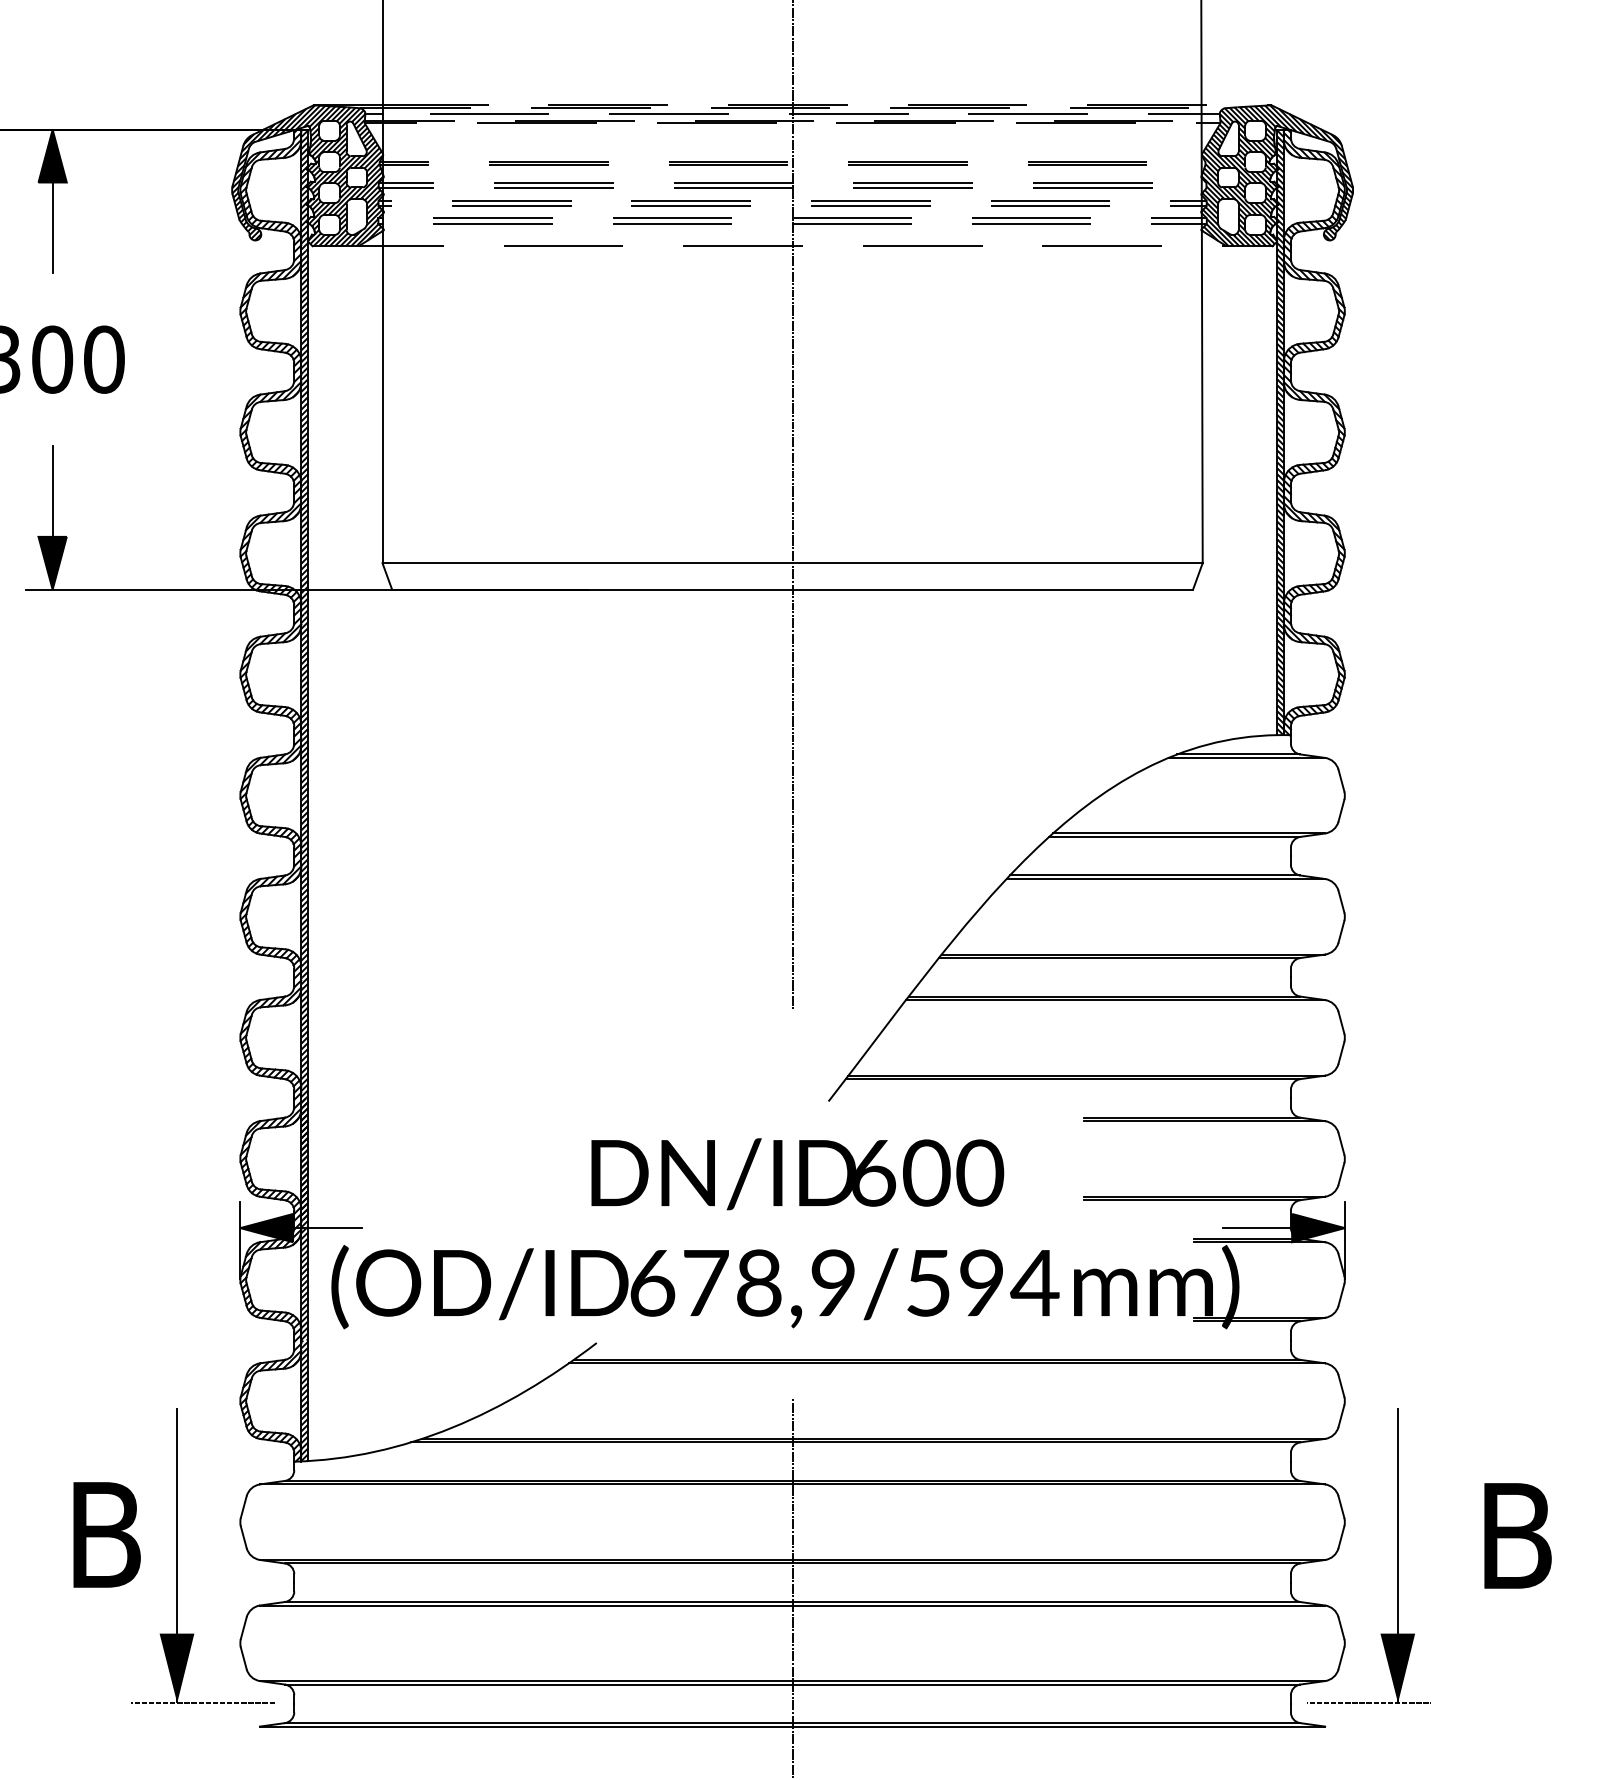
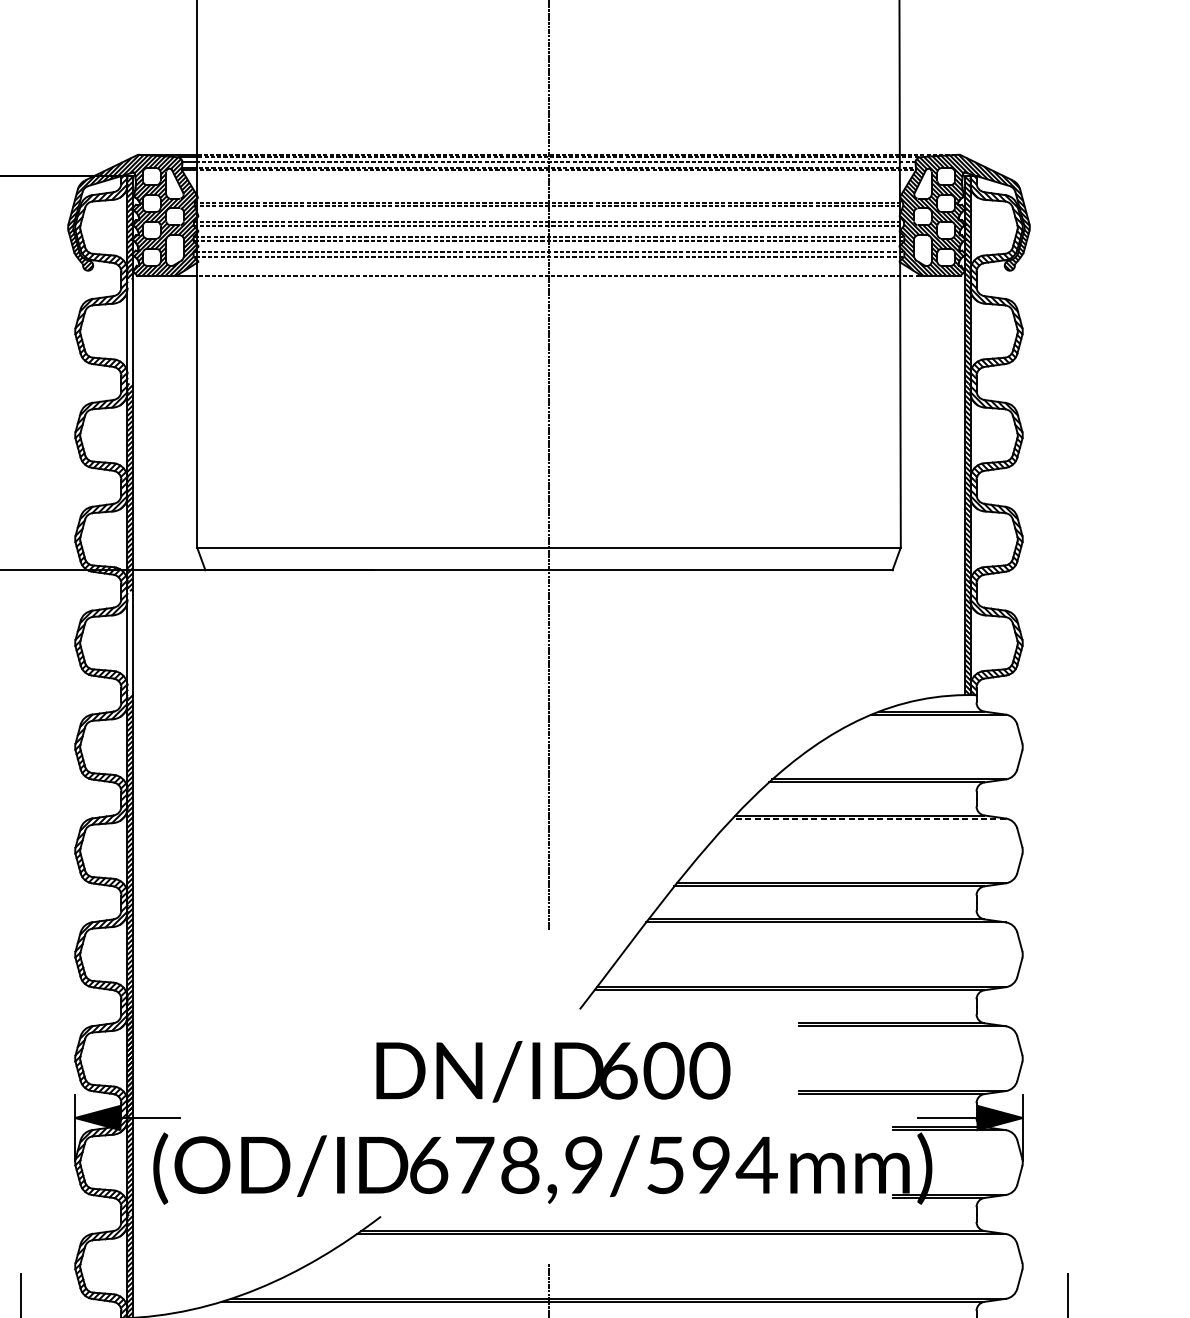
hatch: (304, 310) -> (130, 330), removed
hatch: (304, 674) -> (130, 643), removed
line: (1165, 879) -> (868, 818), solid -> dashed

